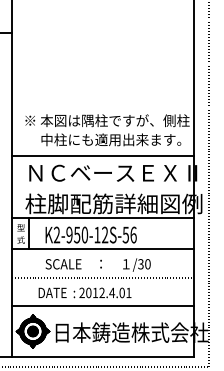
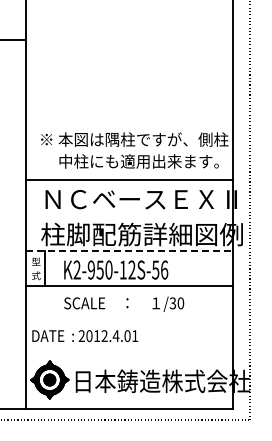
line: (102, 217) -> (129, 250), solid -> dashed
line: (102, 277) -> (129, 318), removed
text: (85, 293) -> (85, 336), moved
line: (102, 306) -> (129, 351), removed

